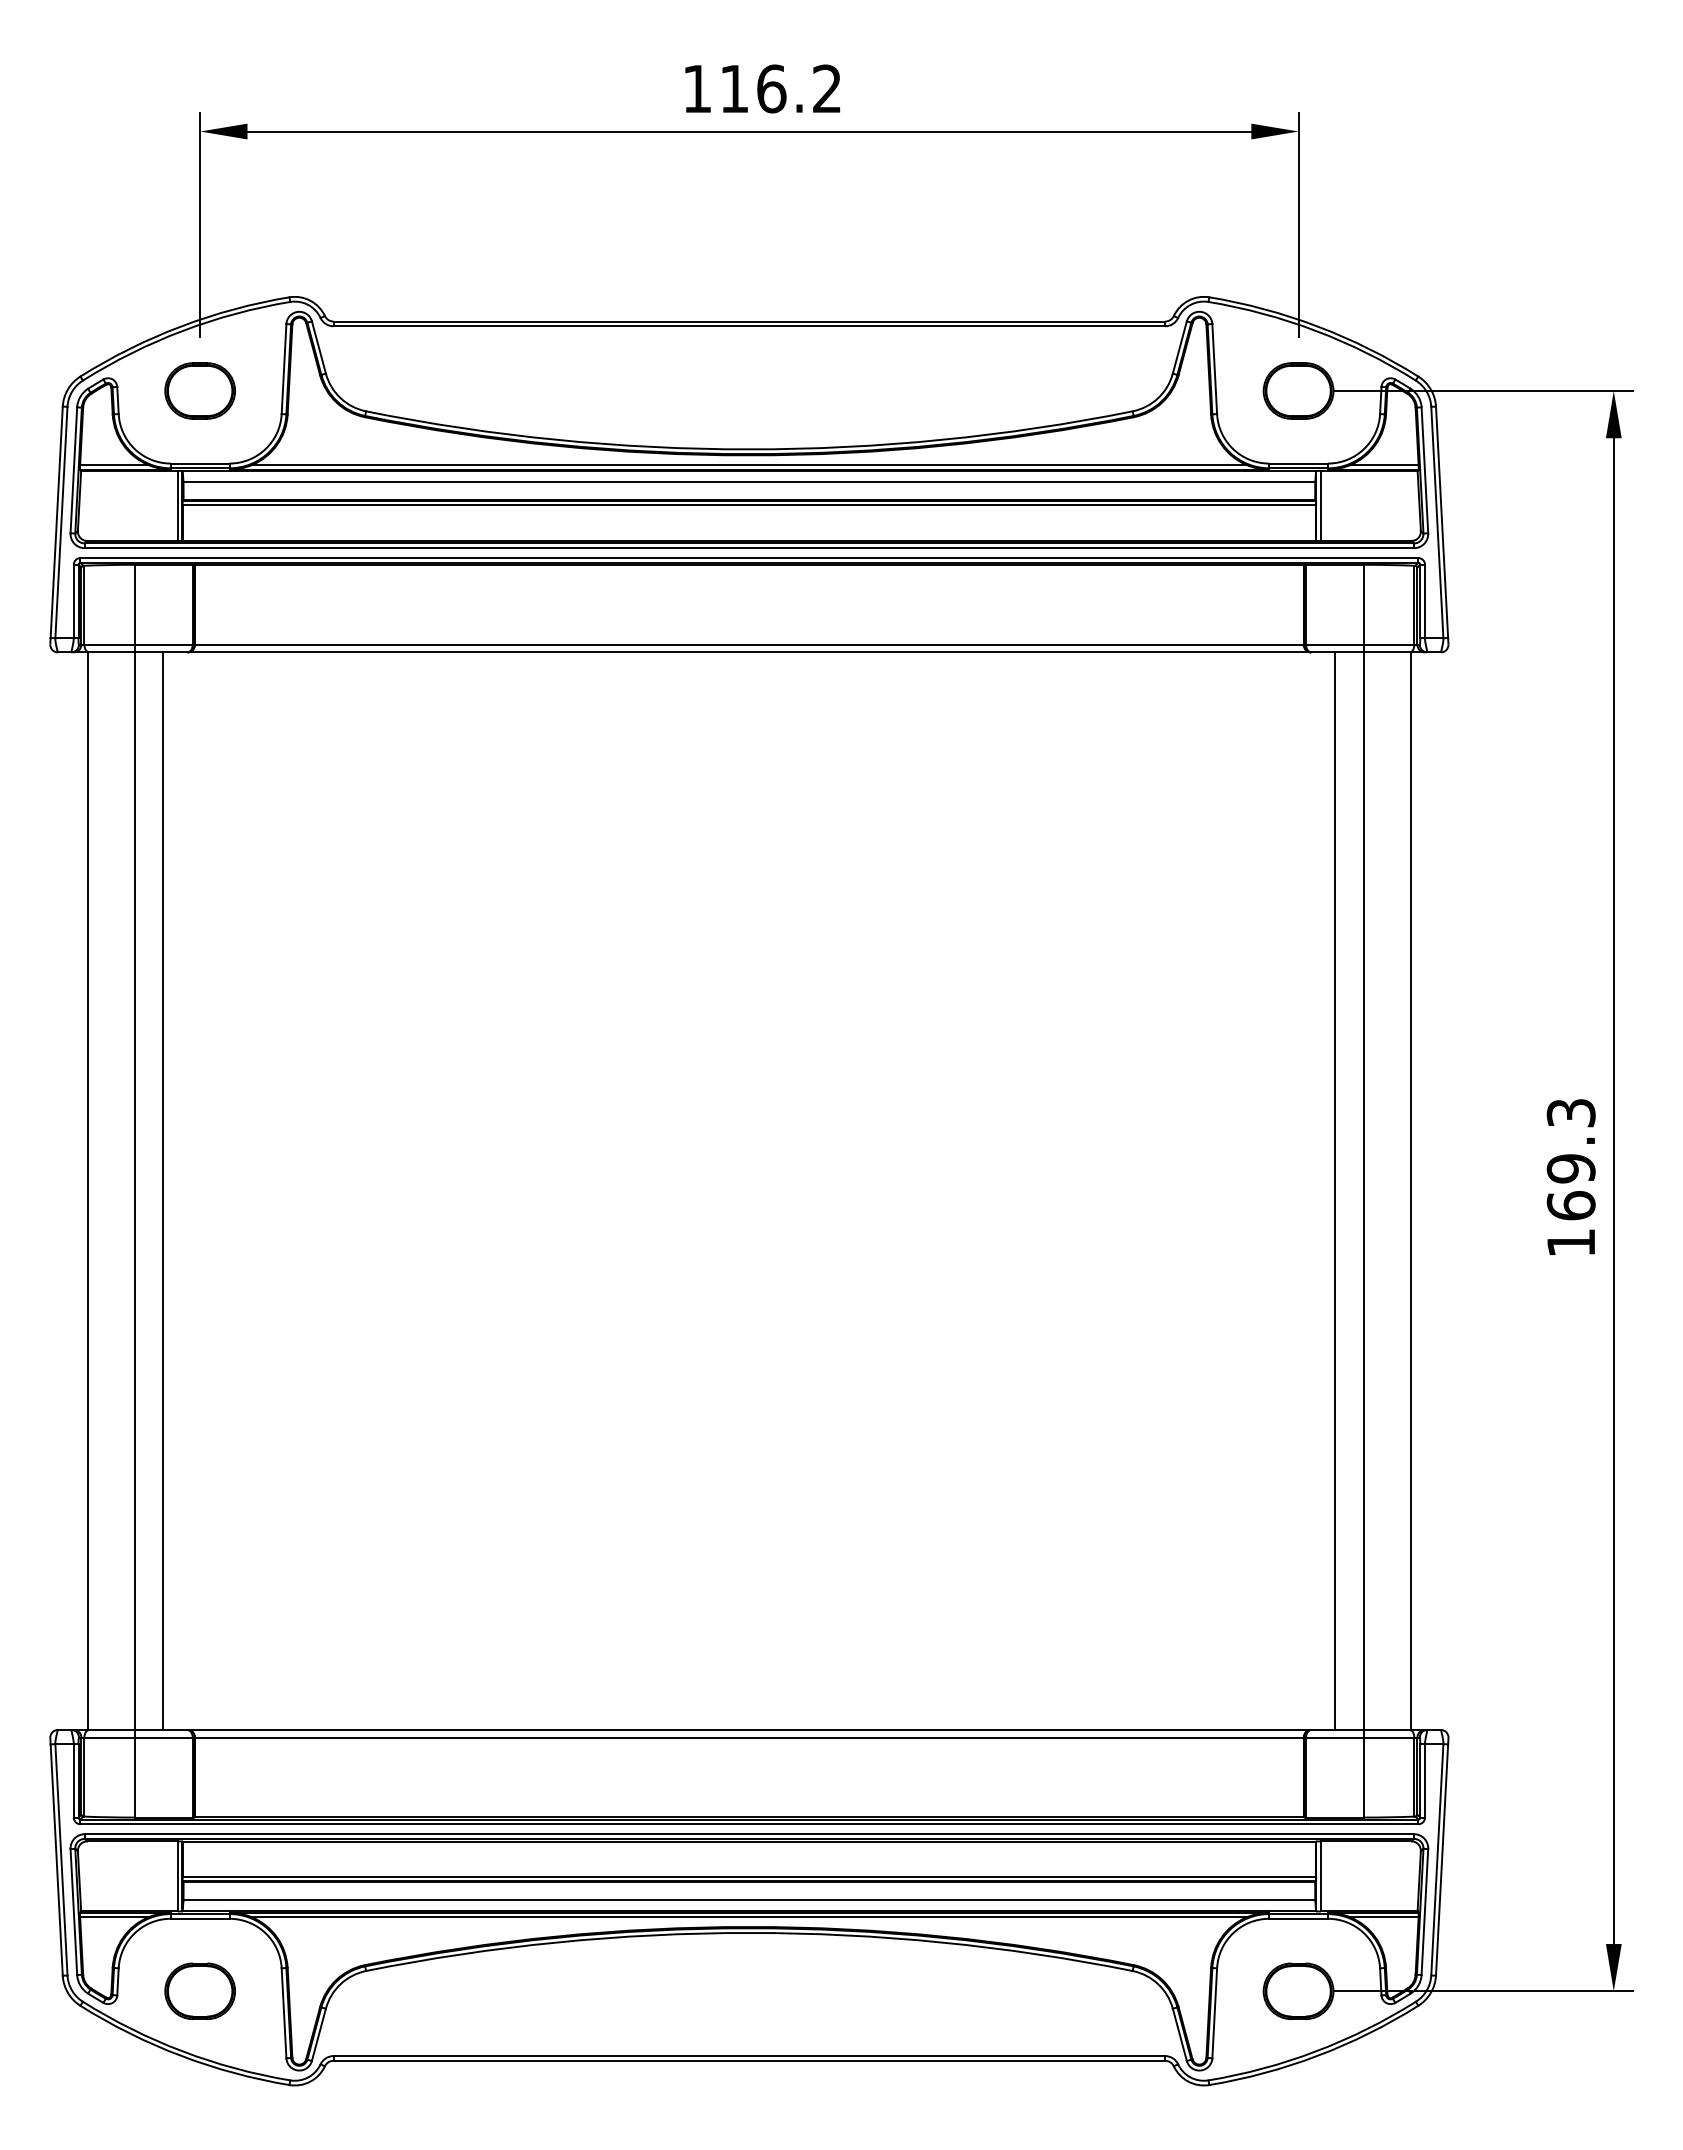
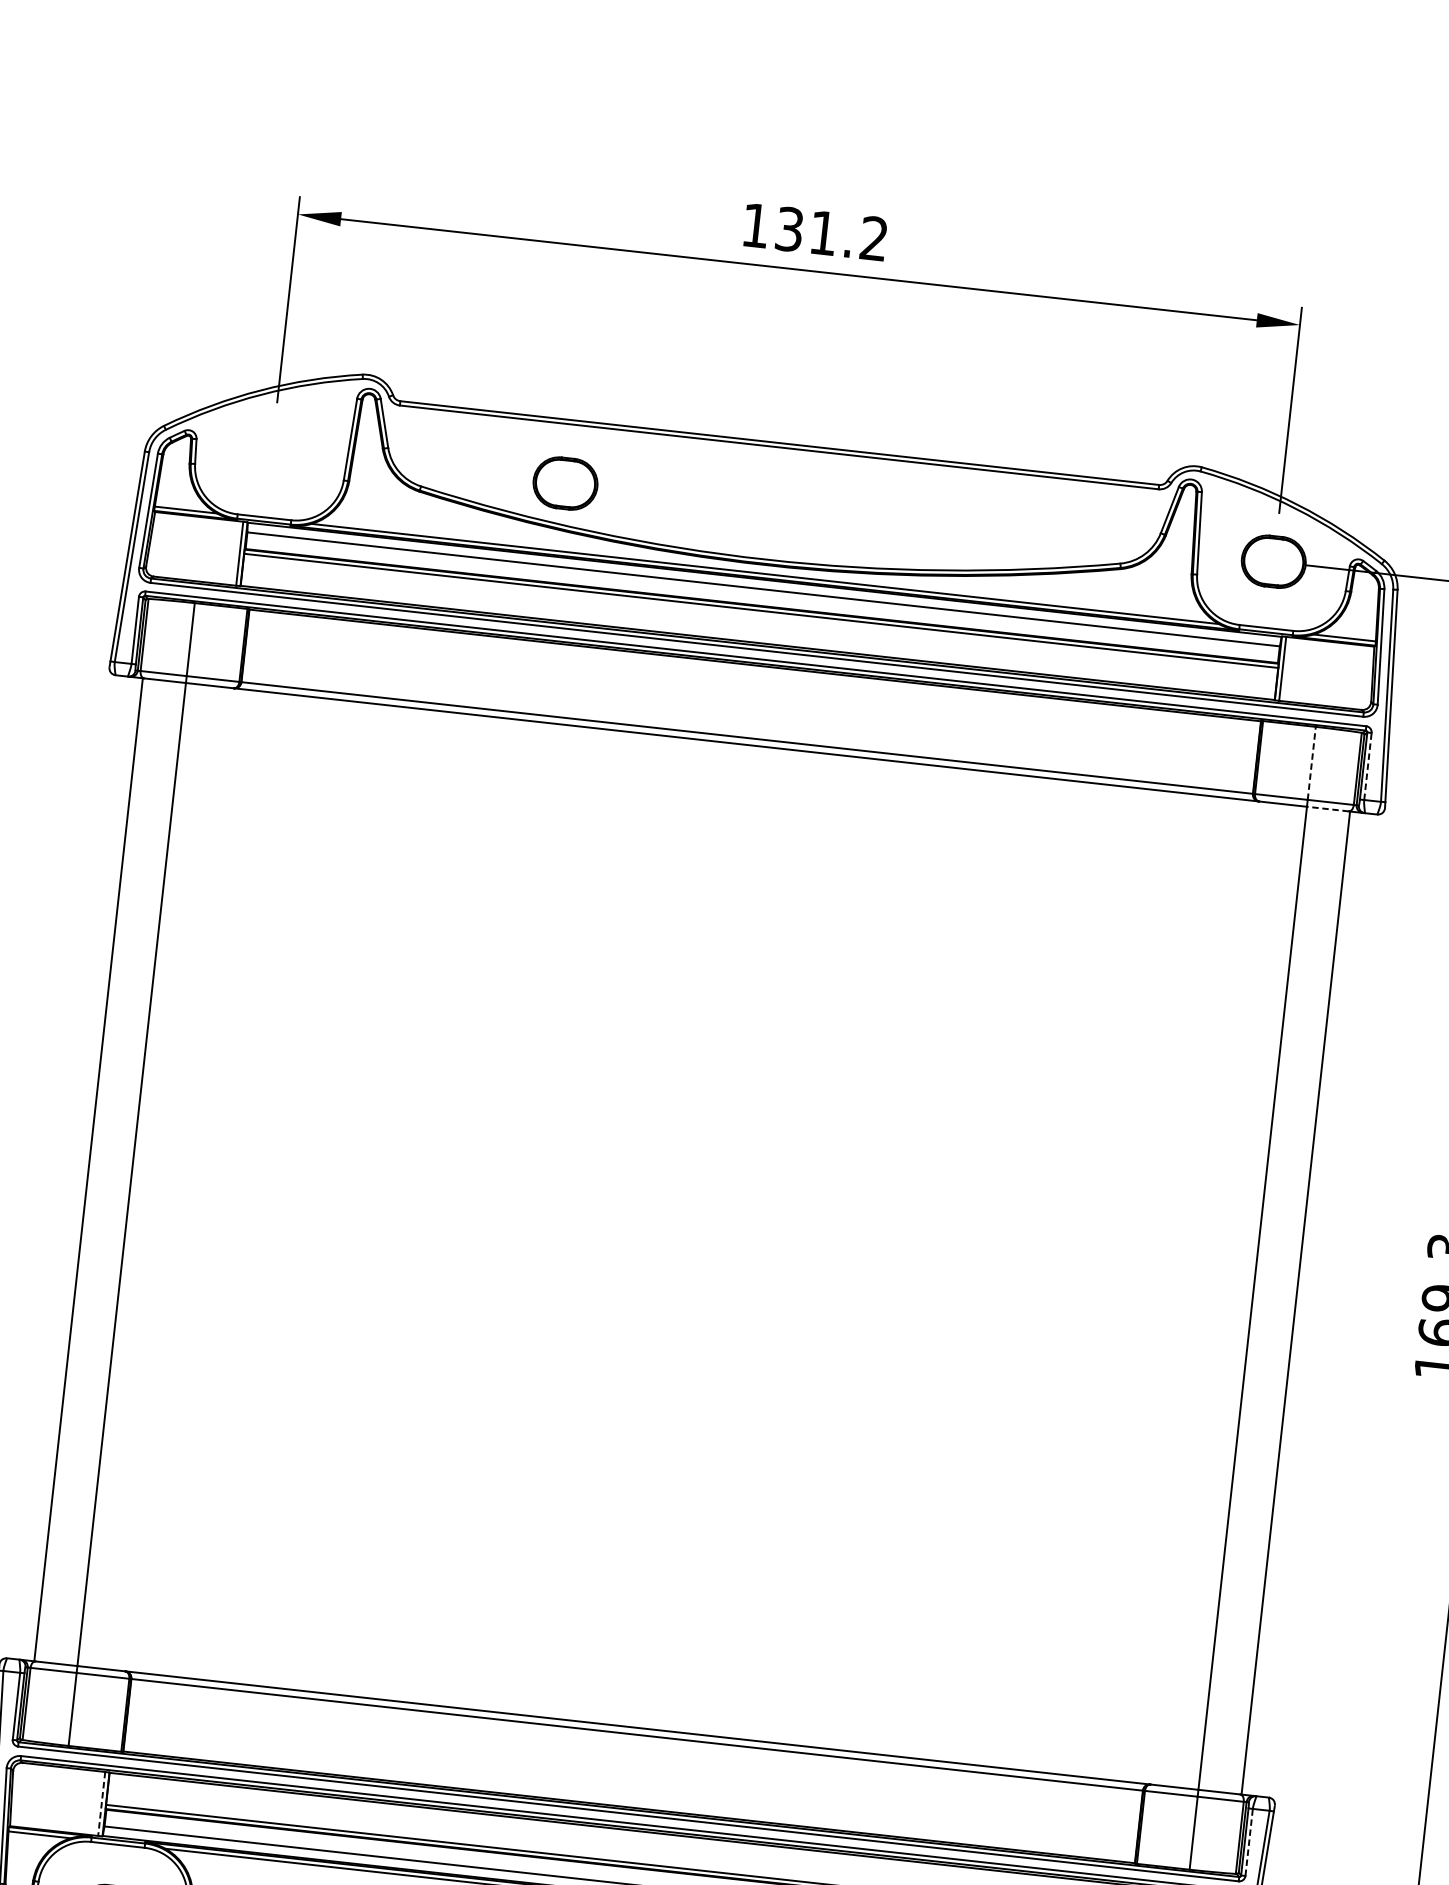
text: (753, 88) -> (807, 230), 116.2 -> 131.2
part: (199, 390) -> (564, 483), moved
line: (1425, 601) -> (1368, 766), solid -> dashed
line: (1363, 604) -> (1311, 763), solid -> dashed
line: (1386, 652) -> (1327, 809), solid -> dashed
line: (163, 1190) -> (157, 1176), removed
line: (1335, 1190) -> (1226, 1294), removed
line: (1425, 1780) -> (1249, 1842), solid -> dashed
line: (177, 1876) -> (101, 1804), solid -> dashed

